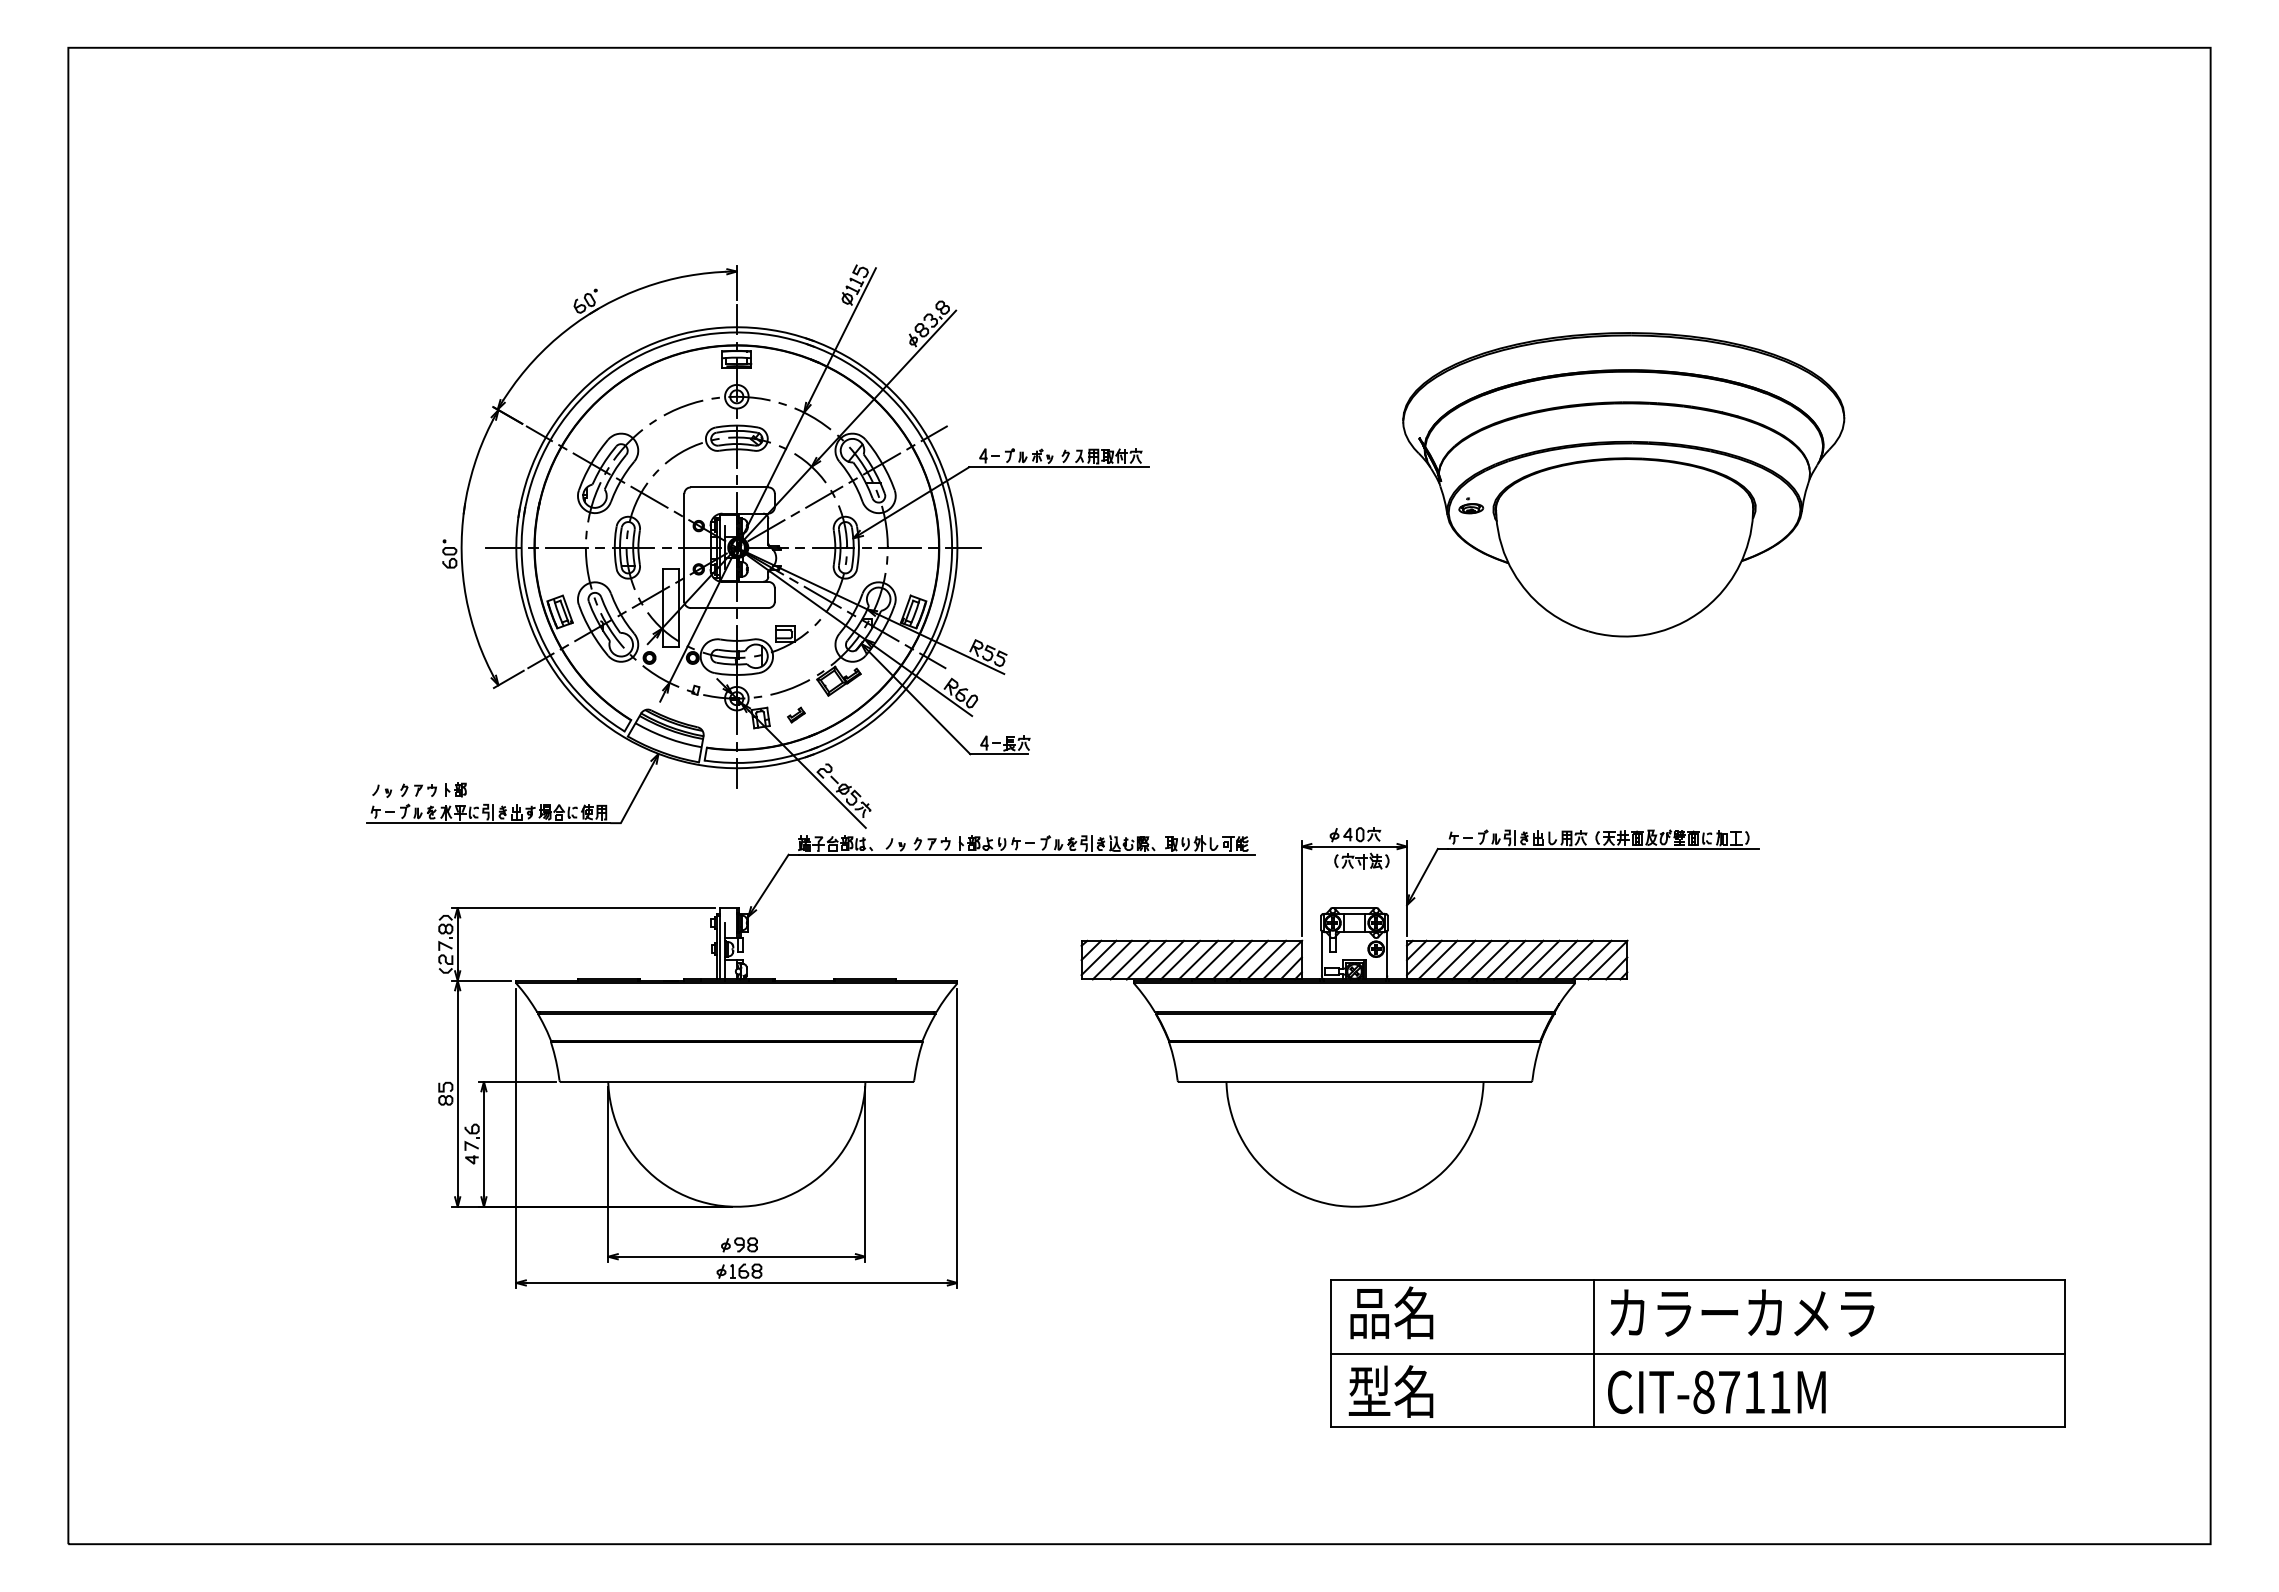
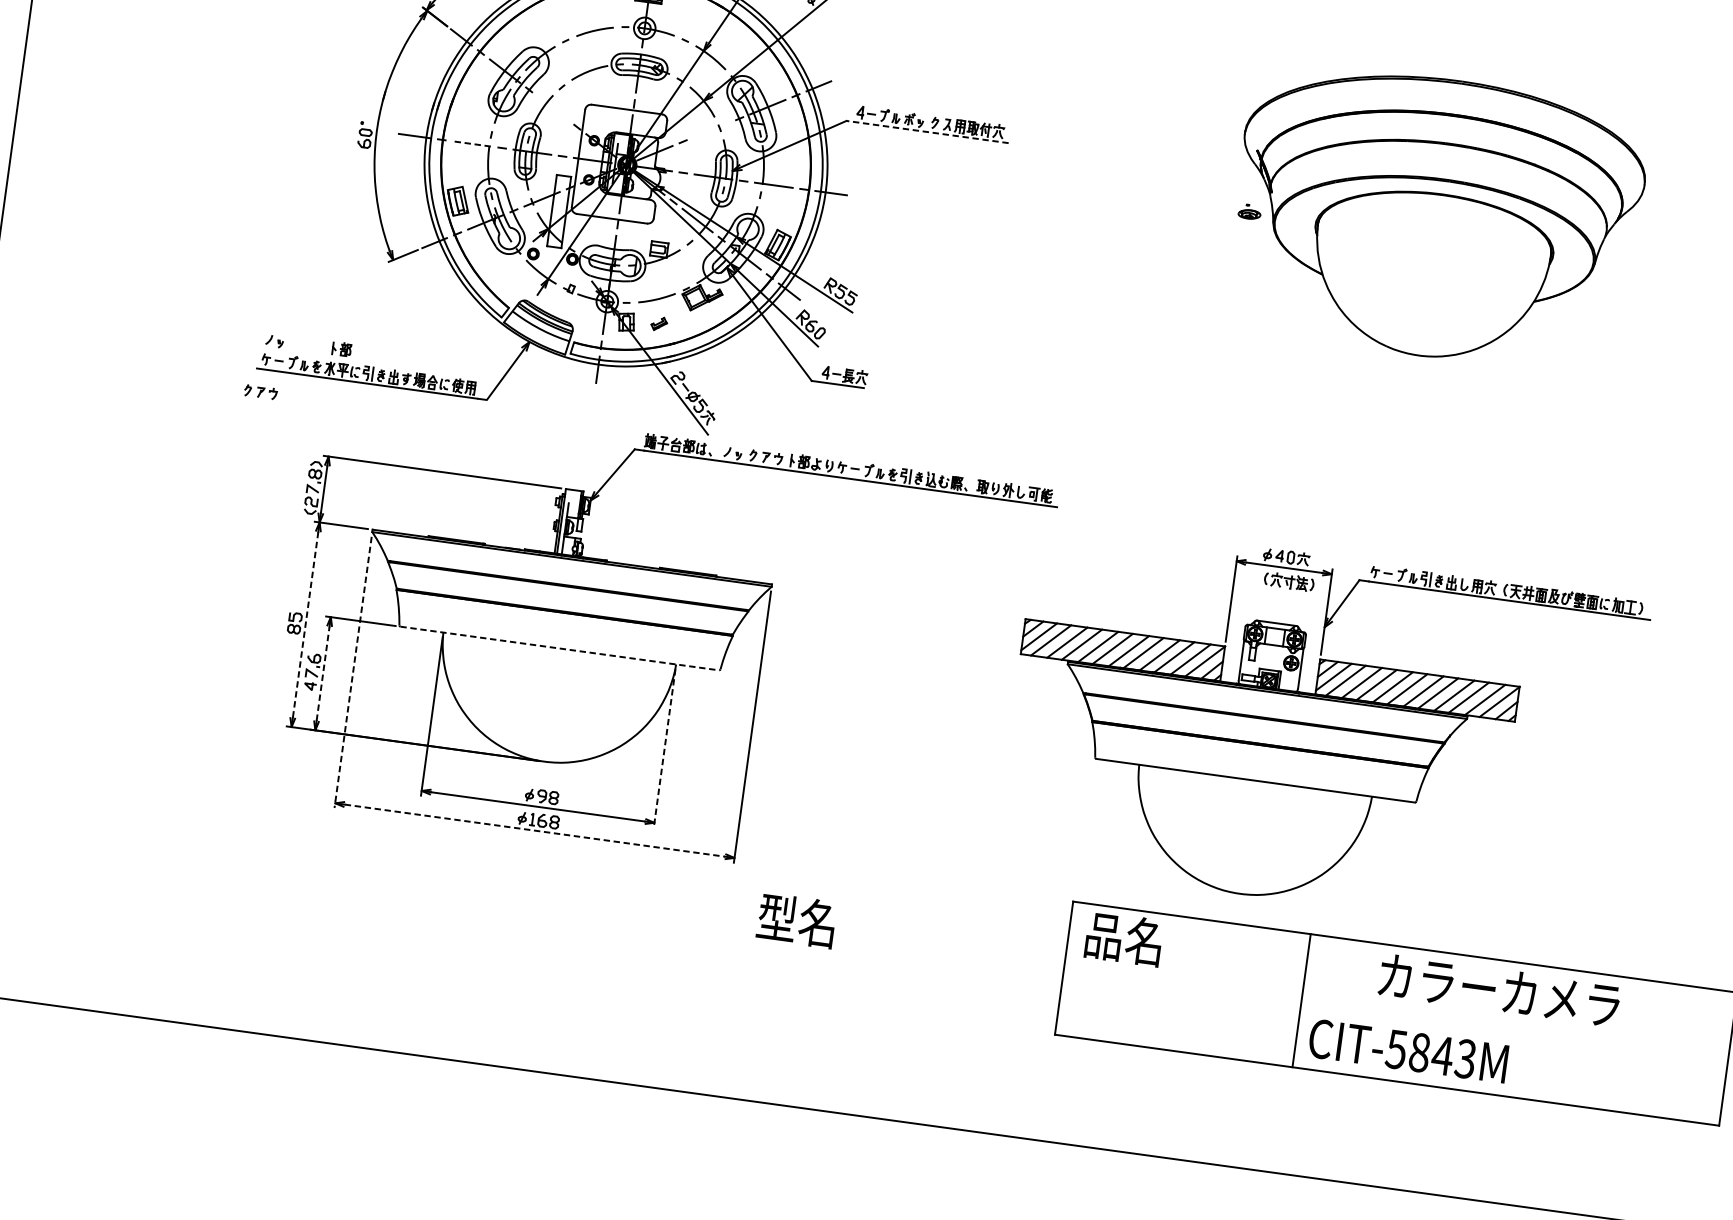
line: (1058, 467) -> (927, 132), solid -> dashed
line: (649, 496) -> (553, 107), removed
line: (824, 496) -> (711, 129), removed
part: (1471, 505) -> (1250, 211), moved
line: (566, 547) -> (471, 143), solid -> dashed
part: (418, 789) -> (260, 391), moved
part: (1419, 1017) -> (1322, 730), moved
line: (737, 1081) -> (560, 648), solid -> dashed
line: (457, 1093) -> (305, 624), solid -> dashed
line: (516, 1138) -> (353, 672), solid -> dashed
line: (483, 1143) -> (322, 672), solid -> dashed
line: (865, 1175) -> (664, 749), solid -> dashed
line: (737, 1282) -> (535, 830), solid -> dashed
text: (1742, 1312) -> (1499, 989), moved
line: (1697, 1353) -> (1395, 1013), removed
text: (1390, 1391) -> (796, 920), moved
text: (1741, 1392) -> (1430, 1054), CIT-8711M -> CIT-5843M

